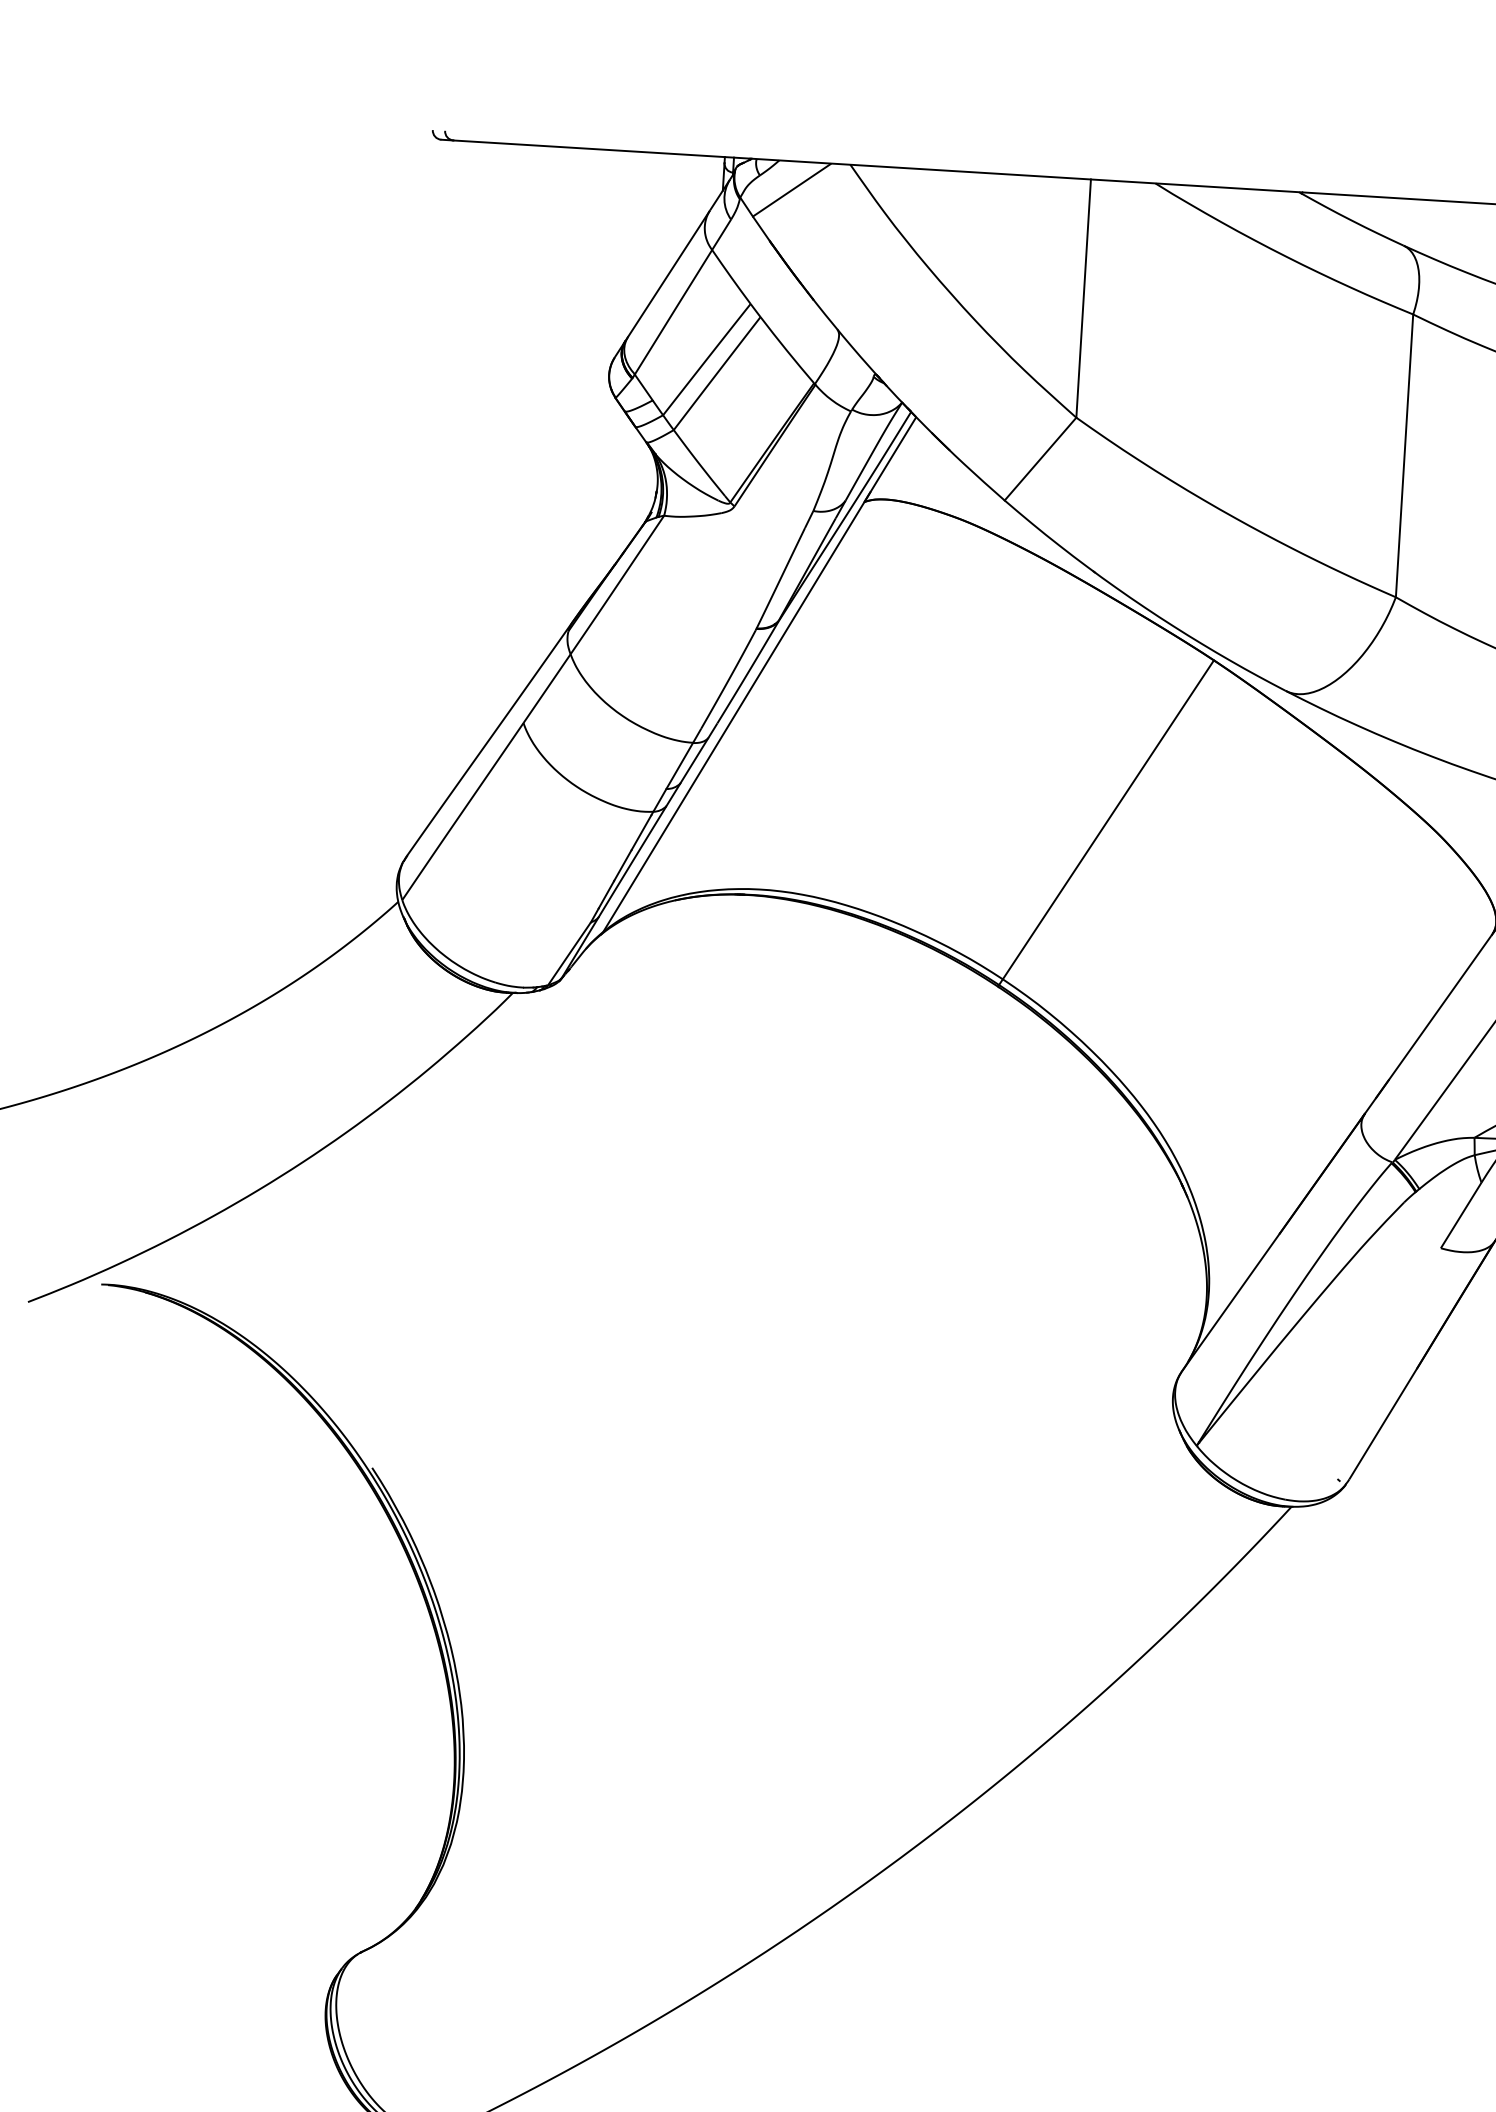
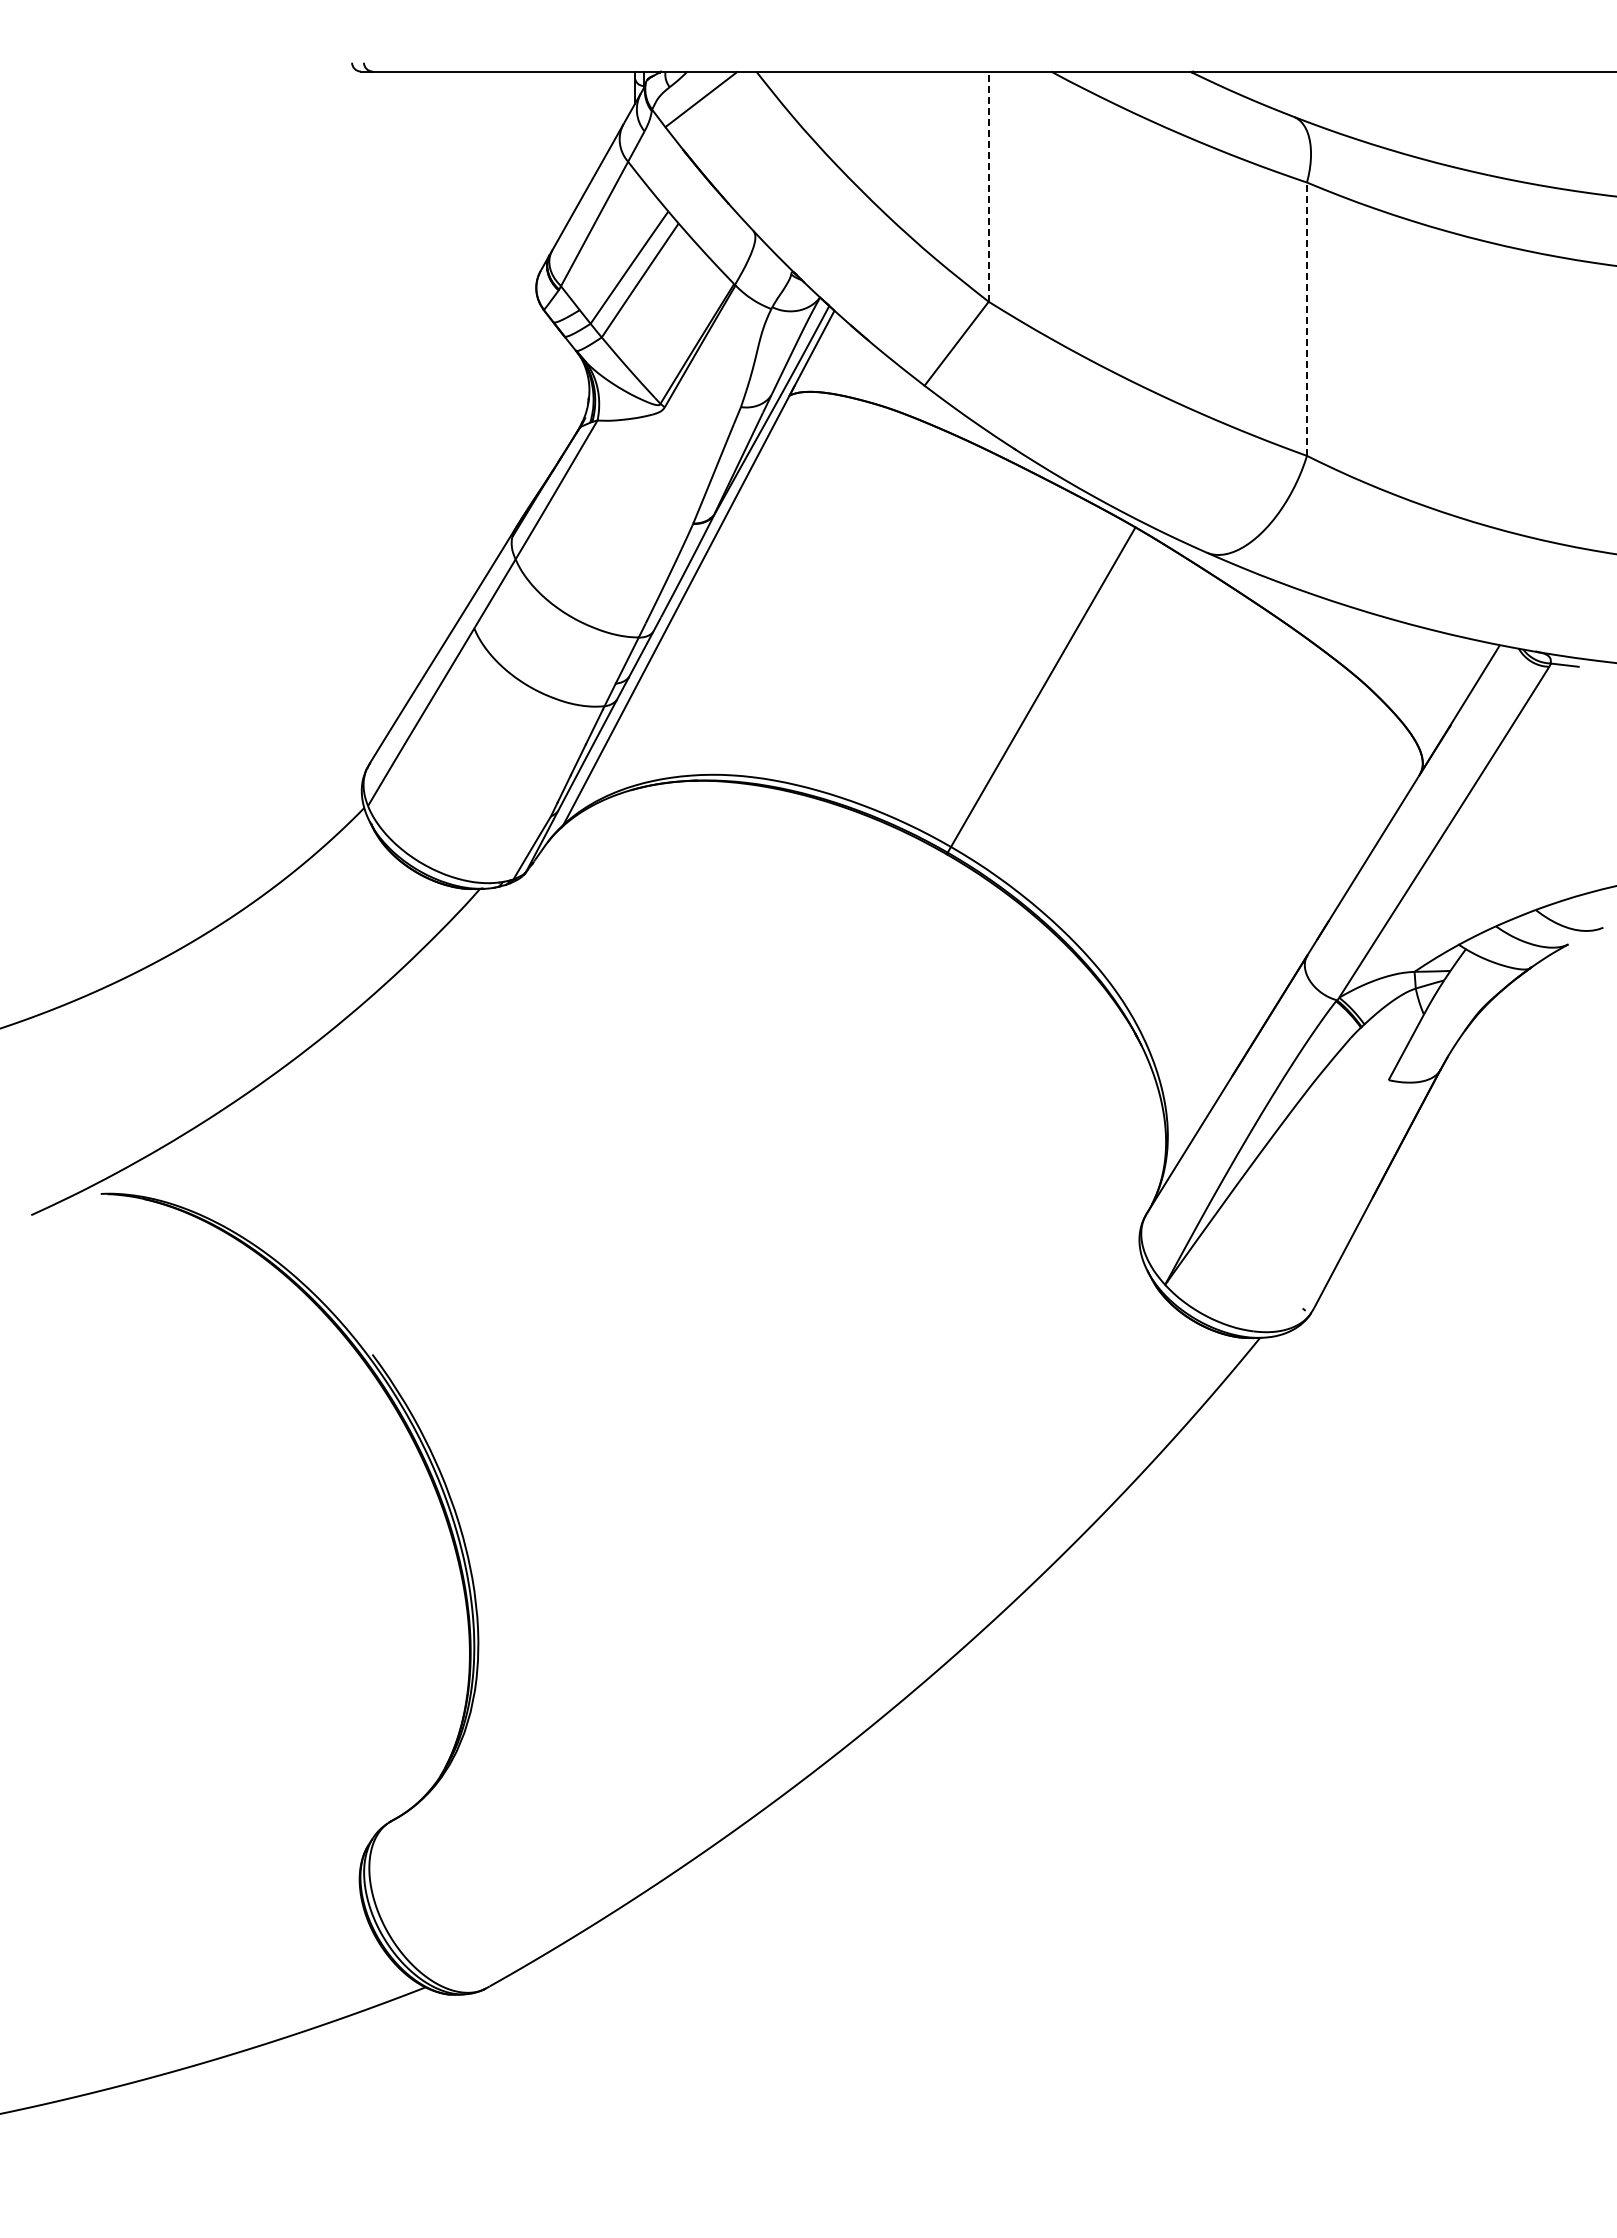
line: (1083, 298) -> (988, 186), solid -> dashed
line: (1405, 456) -> (1307, 319), solid -> dashed

